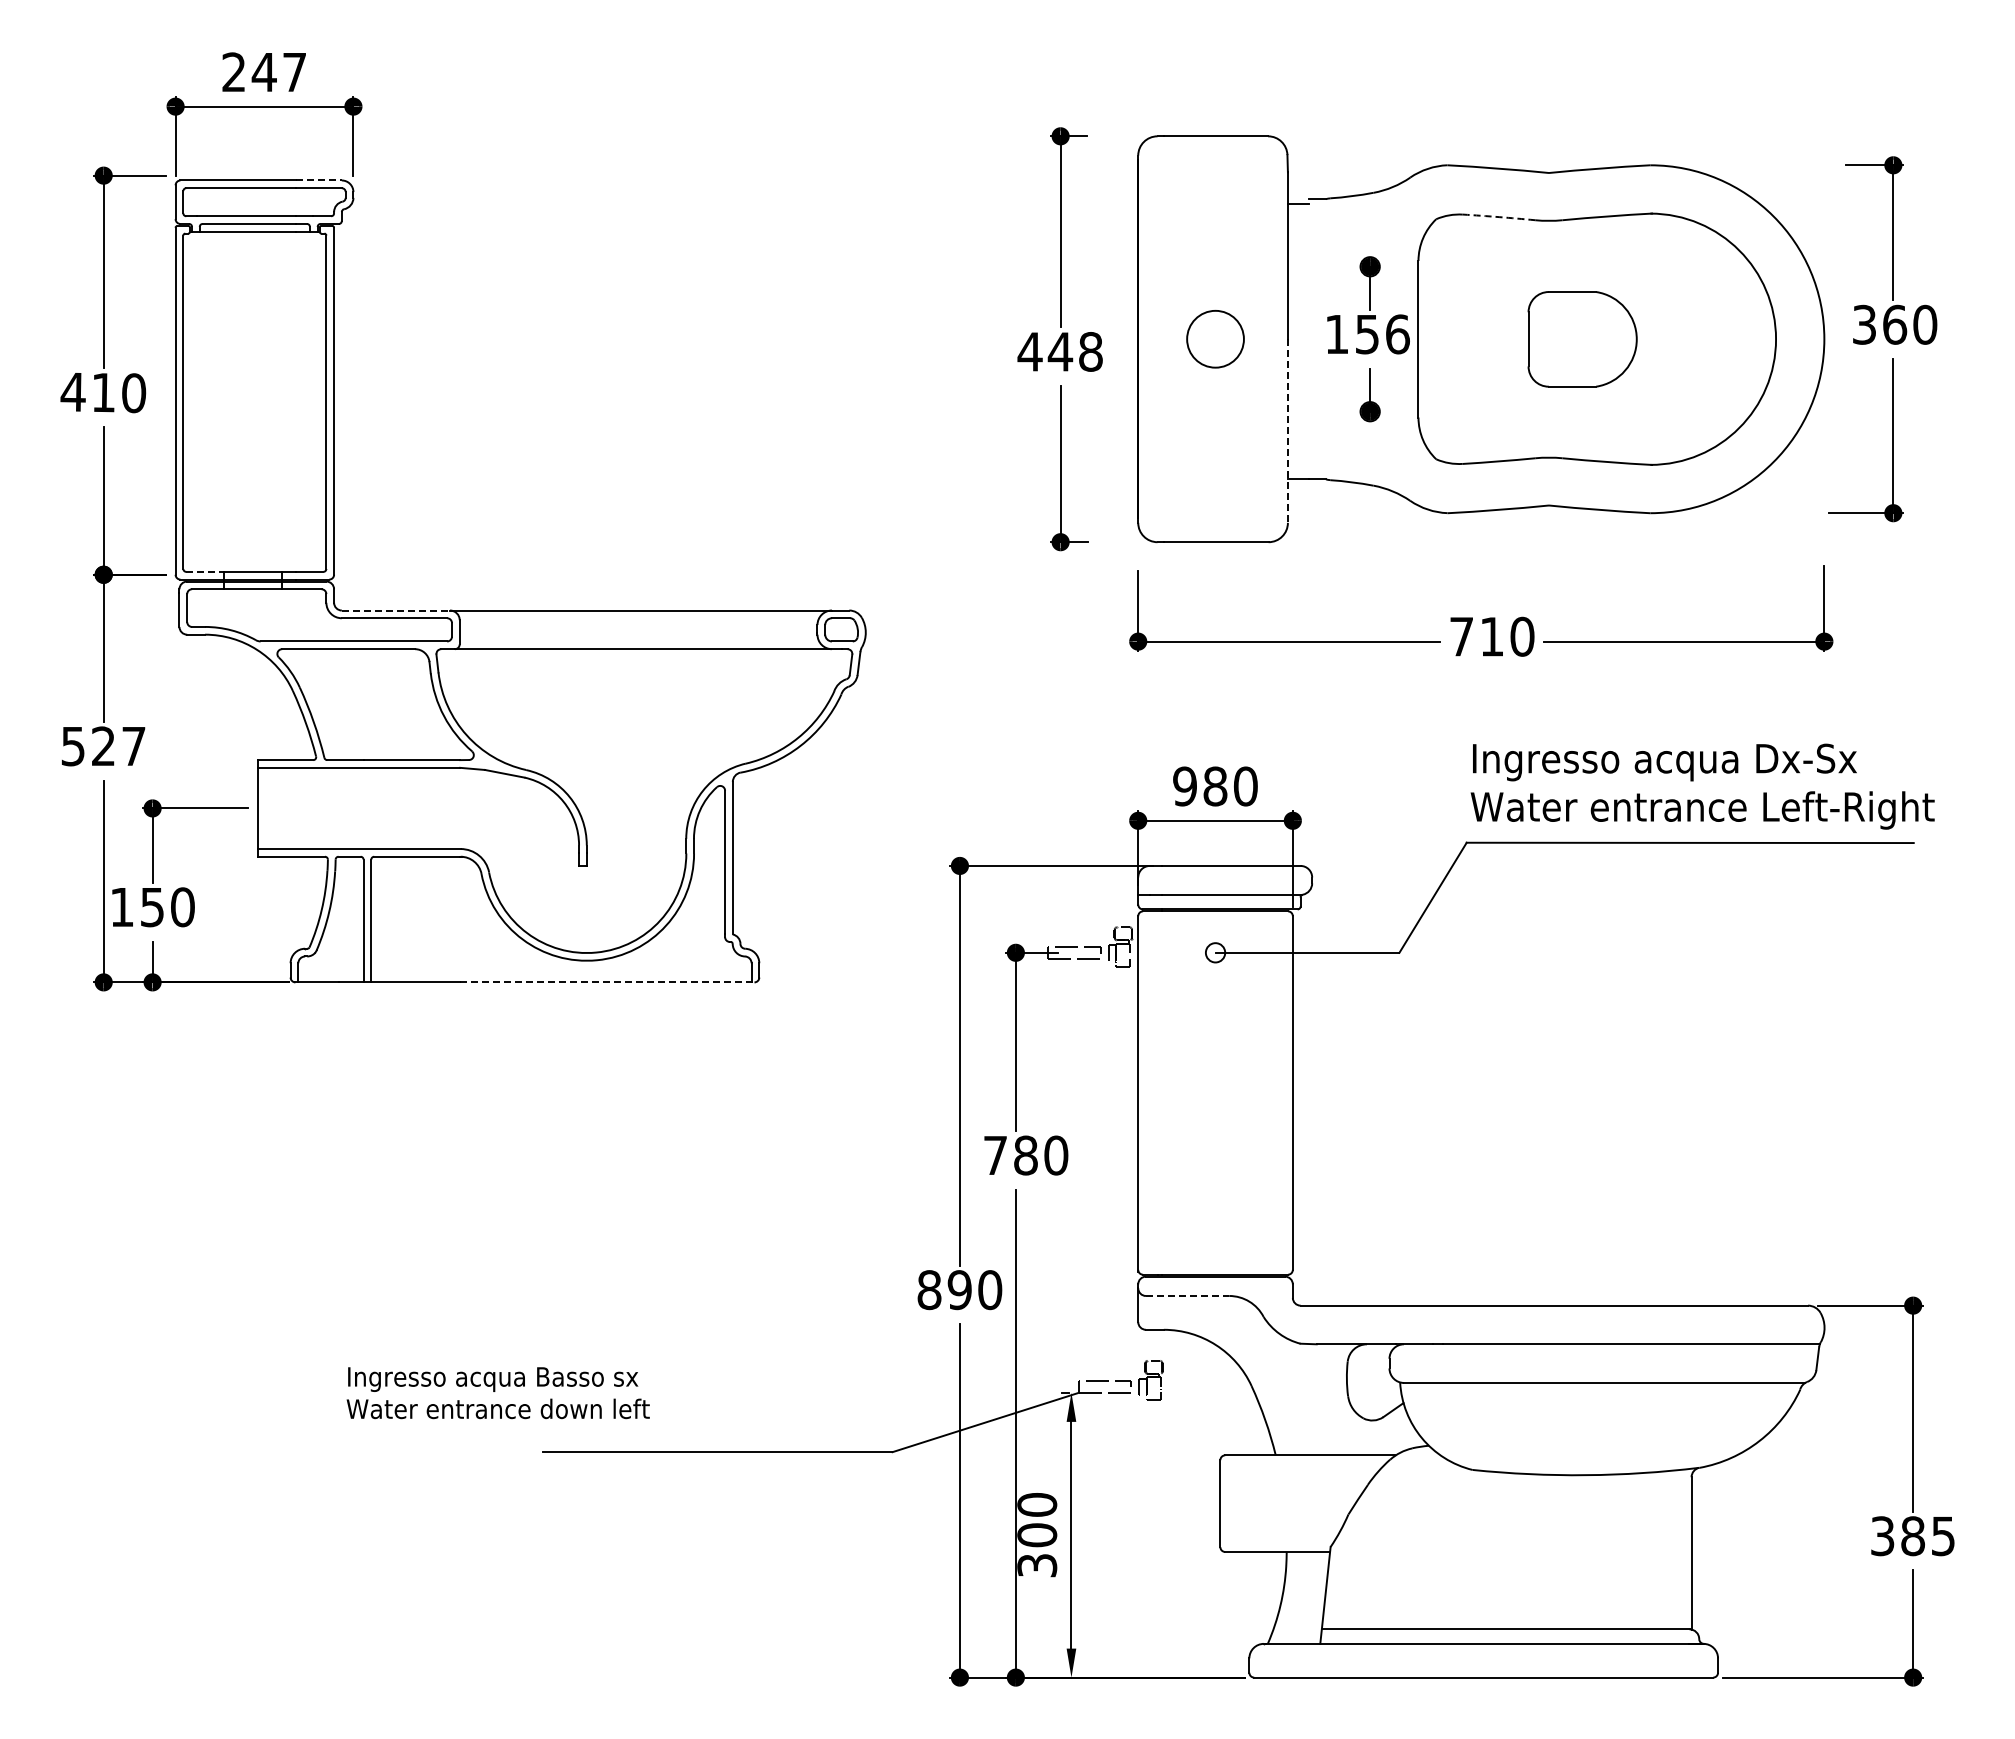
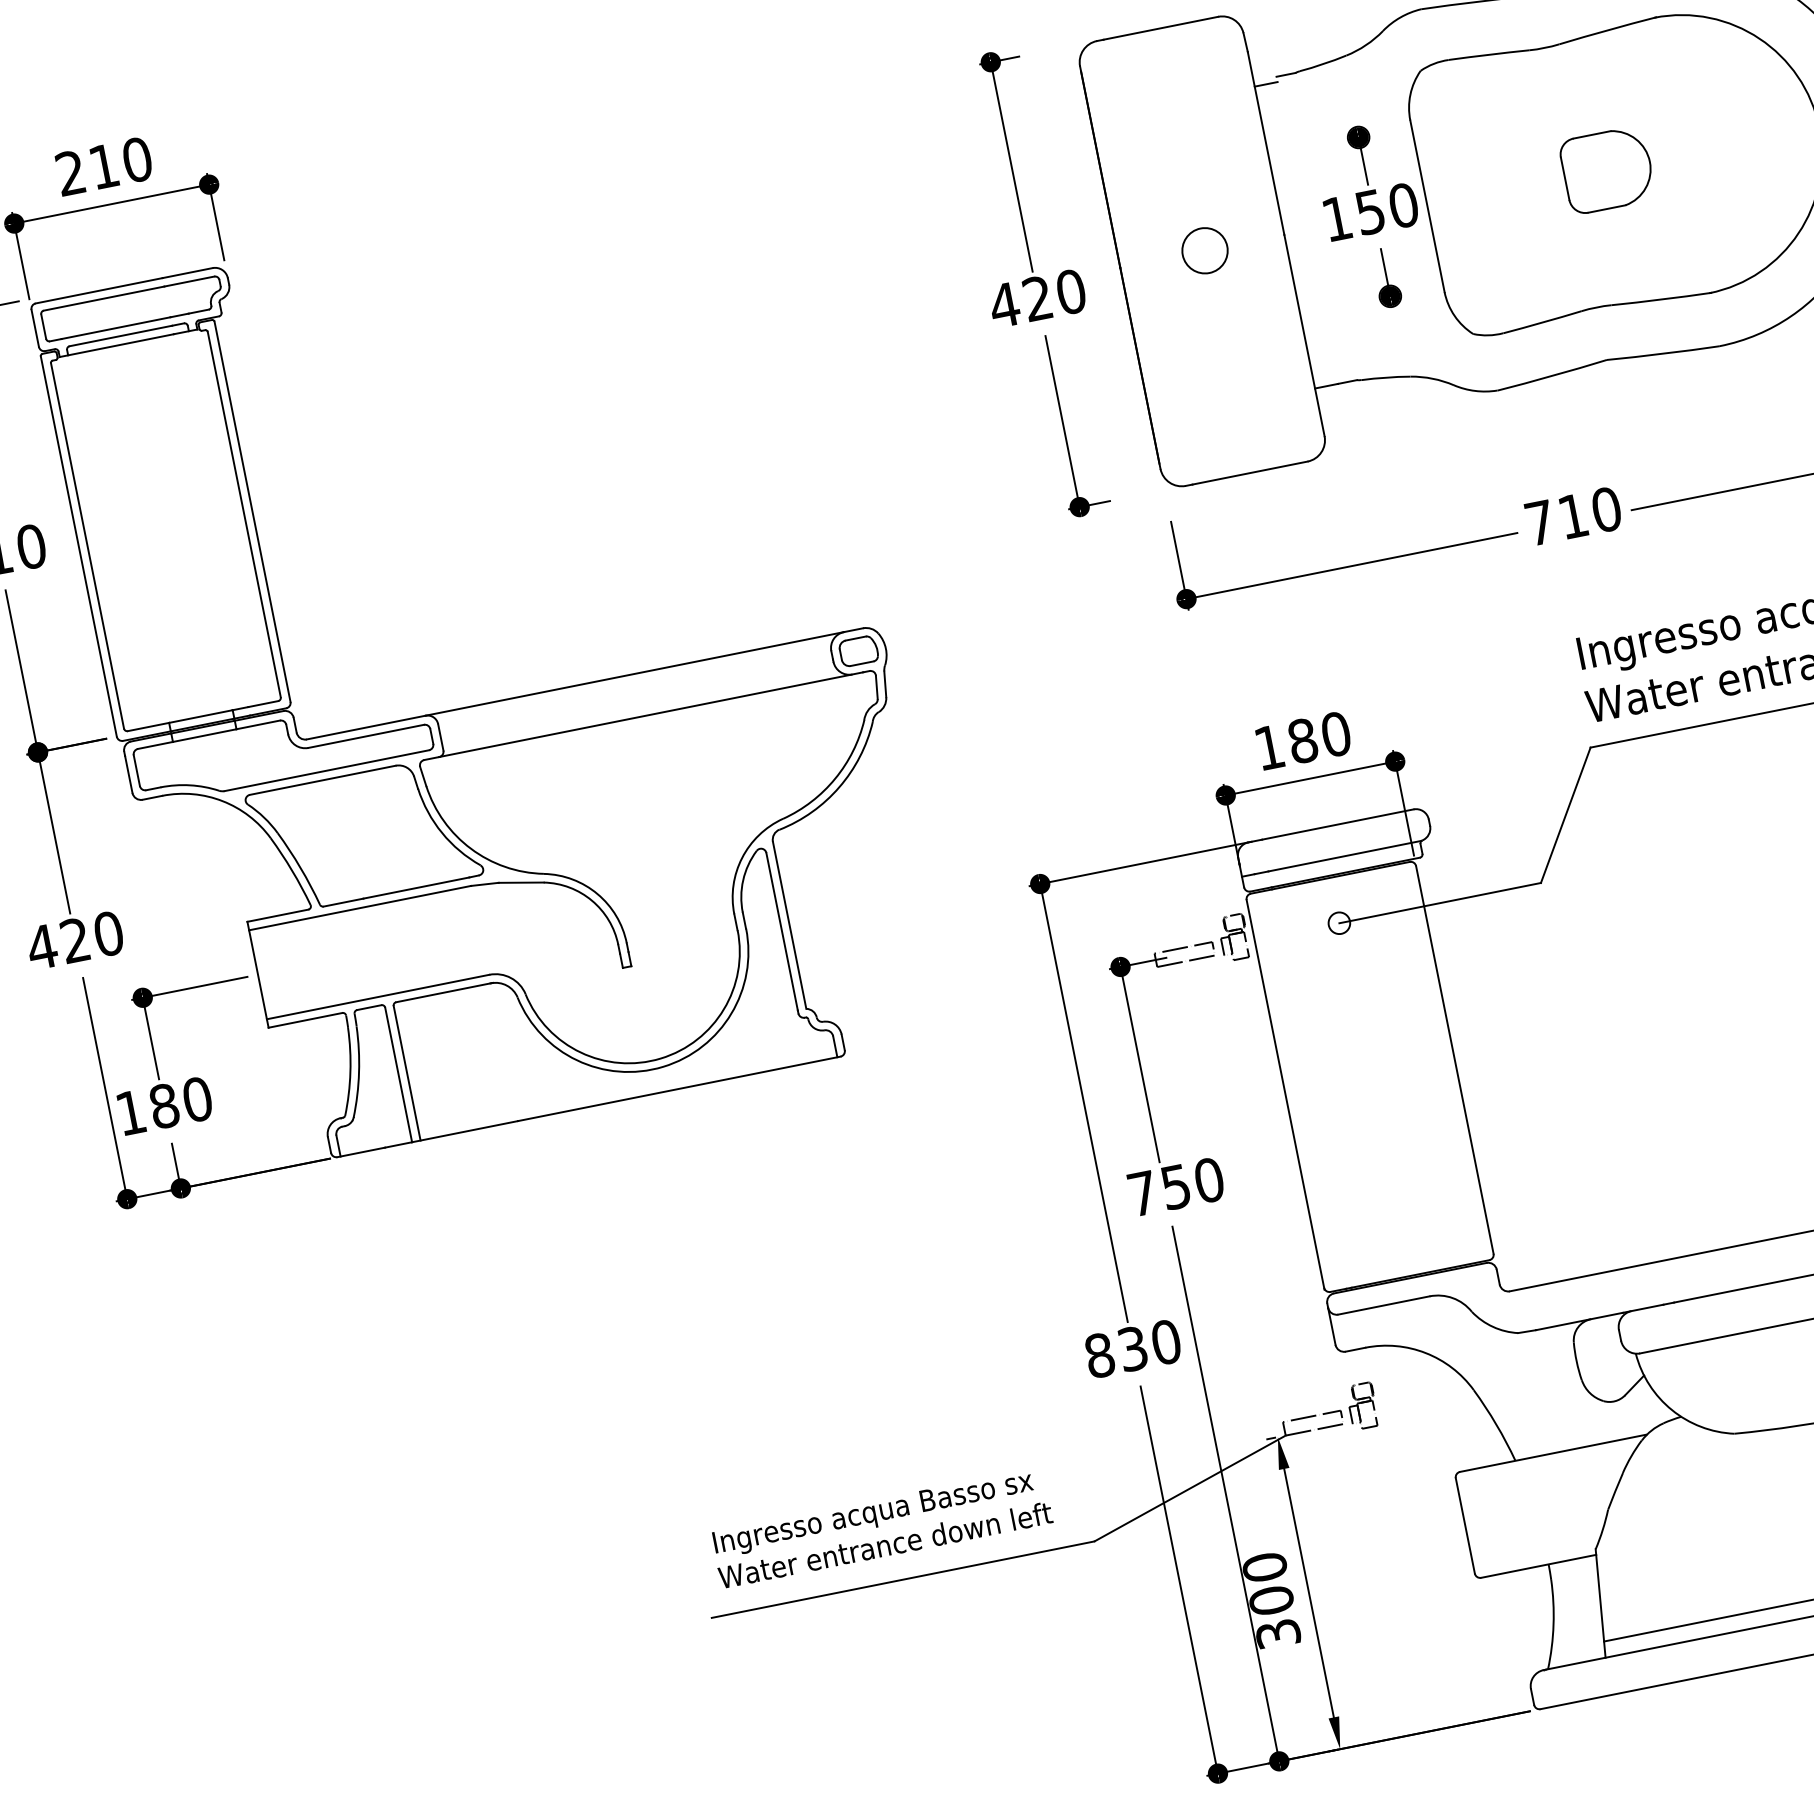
text: (278, 72) -> (119, 163), 247 -> 210
line: (319, 180) -> (188, 273), dashed -> solid
arc: (1499, 217) -> (1489, 55), dashed -> solid
text: (1397, 334) -> (1403, 205), 156 -> 150
circle: (1215, 338) -> (1204, 249), size x0.71
part: (1582, 338) -> (1607, 169), size x0.71
text: (1074, 351) -> (1053, 295), 448 -> 420
line: (1287, 431) -> (1304, 336), dashed -> solid
line: (205, 571) -> (148, 726), dashed -> solid
line: (396, 610) -> (366, 727), dashed -> solid
text: (102, 746) -> (74, 940), 527 -> 420
text: (1184, 786) -> (1268, 747), 980 -> 180
text: (152, 907) -> (164, 1106), 150 -> 180
line: (607, 982) -> (679, 1088), dashed -> solid
text: (1025, 1155) -> (1175, 1187), 780 -> 750
text: (959, 1289) -> (1132, 1348), 890 -> 830
line: (1187, 1295) -> (1383, 1304), dashed -> solid
text: (497, 1393) -> (881, 1528), moved

